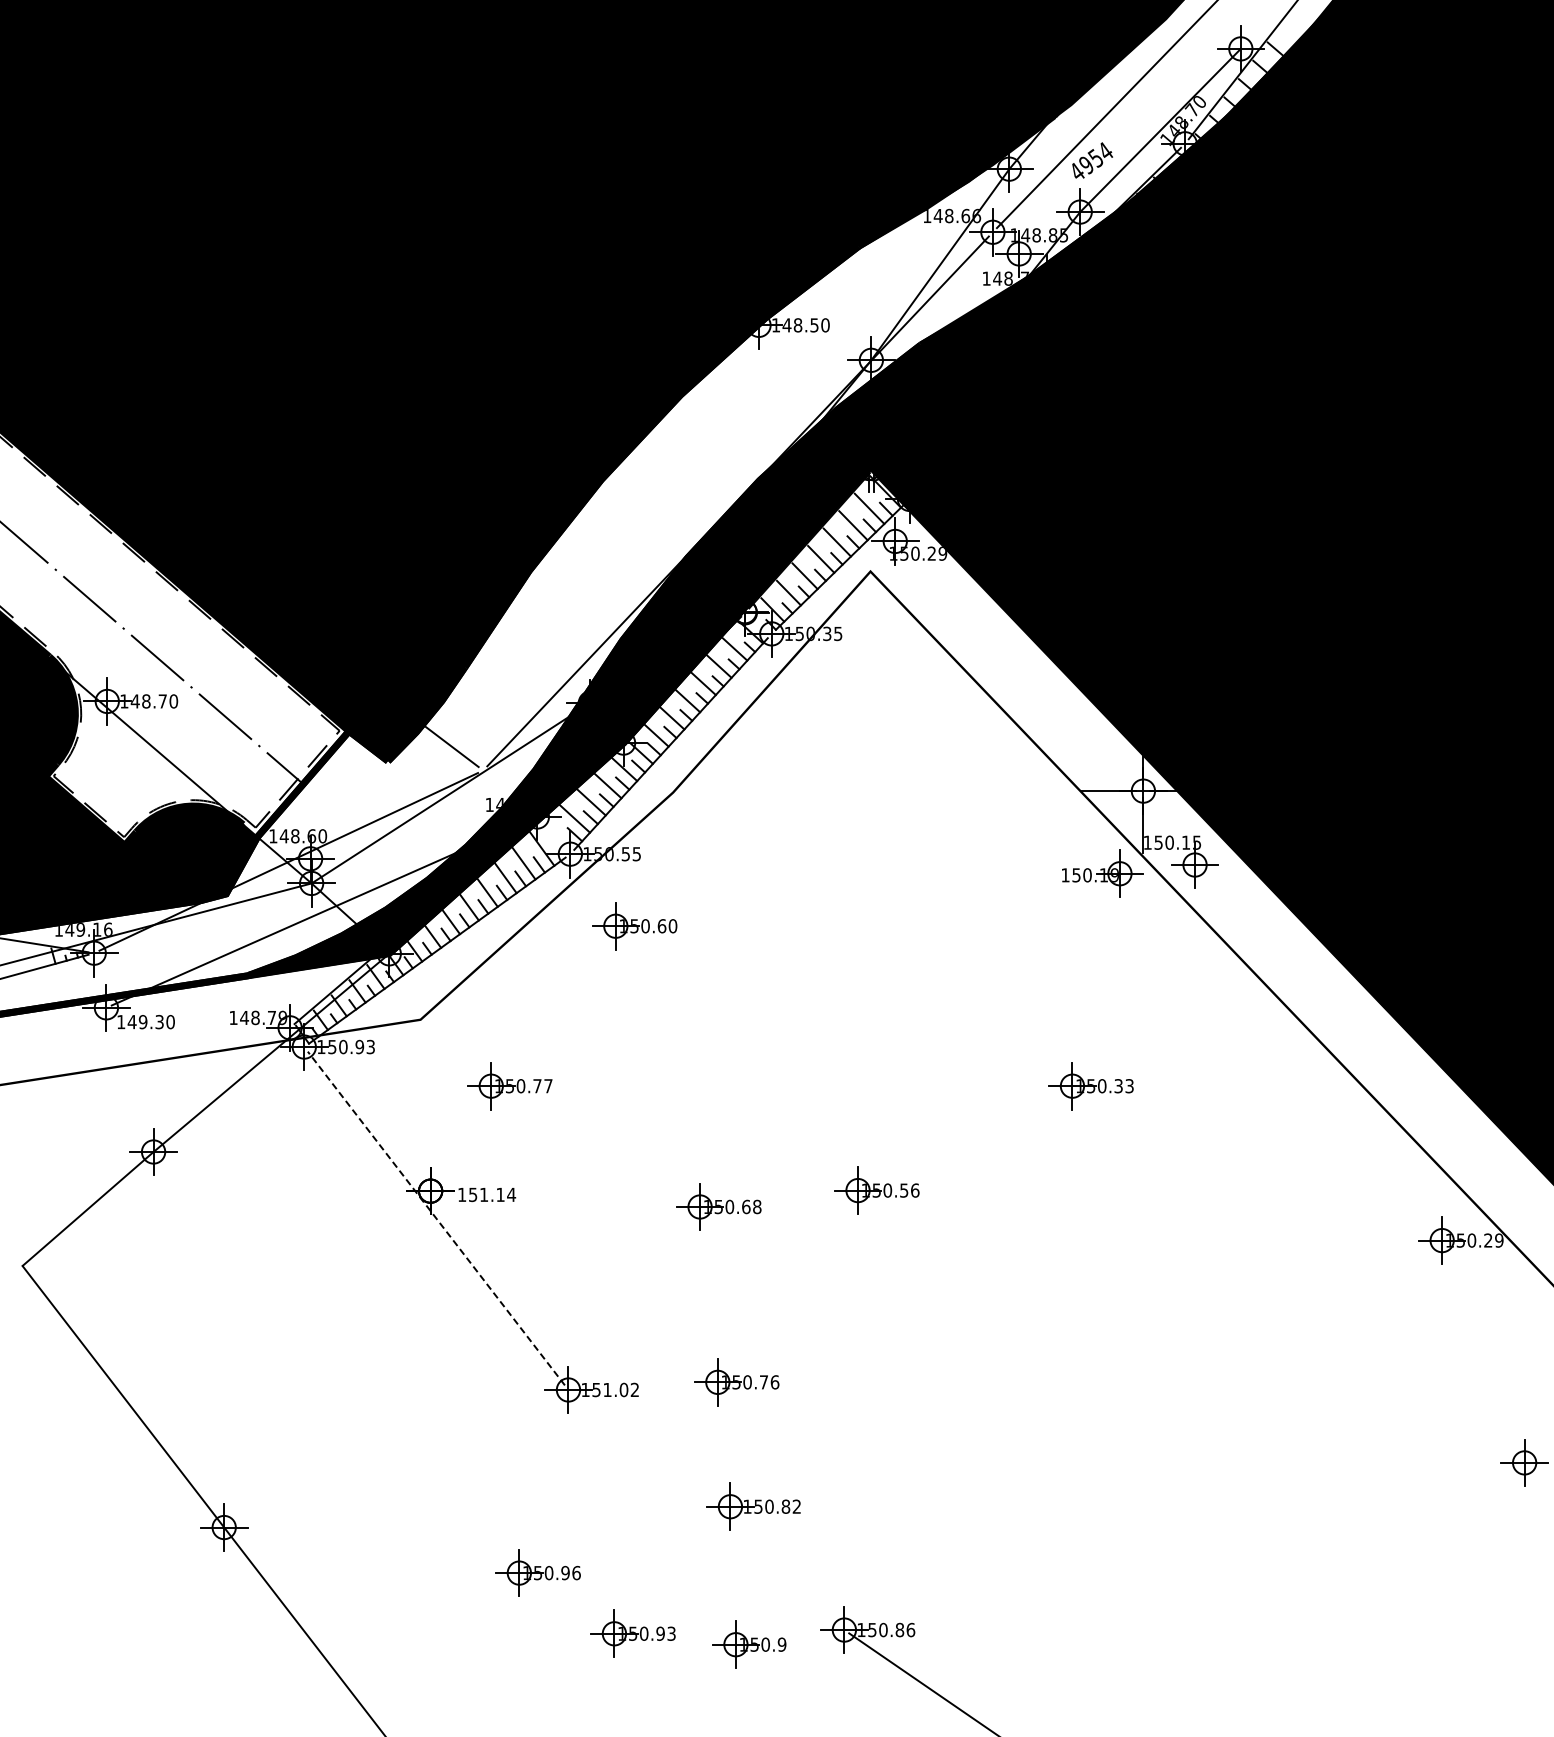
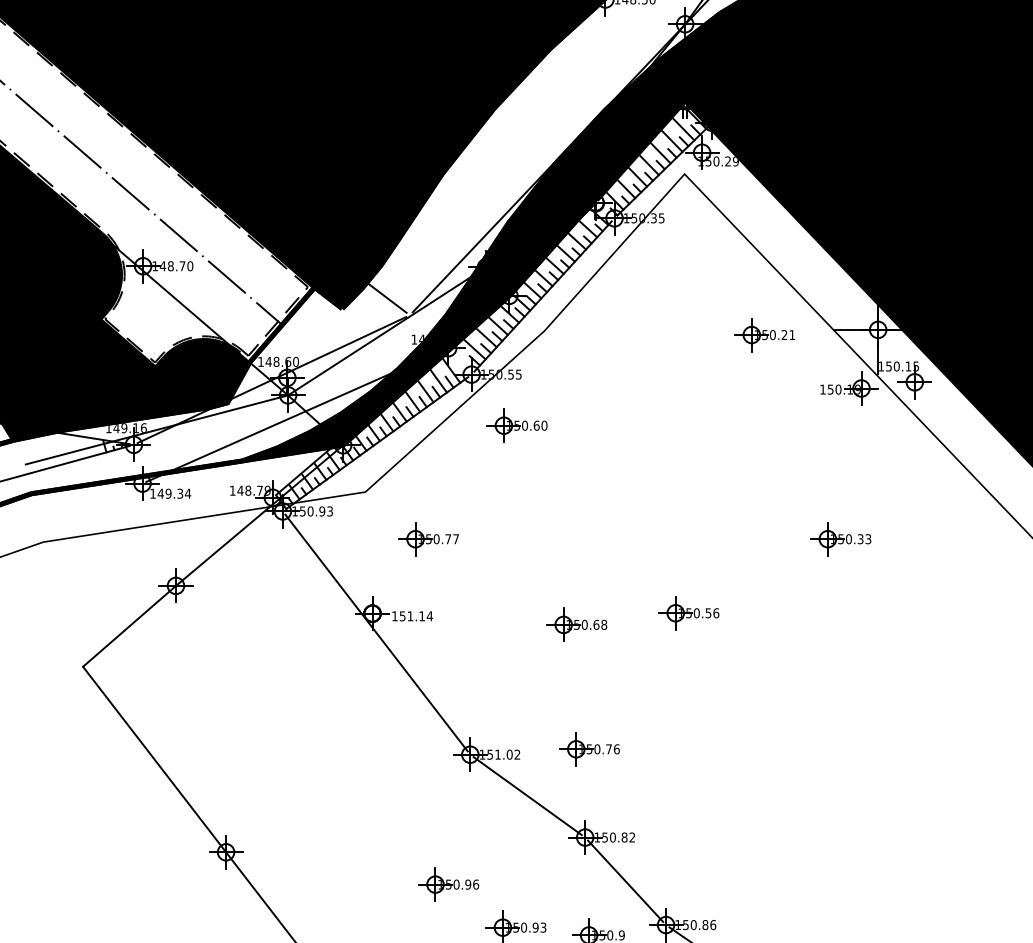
part: (983, 798) -> (764, 335), added
text: (170, 1022) -> (187, 494), 149.30 -> 149.34
line: (436, 1218) -> (376, 633), dashed -> solid
line: (649, 1448) -> (527, 796), added
line: (787, 1568) -> (625, 881), added

